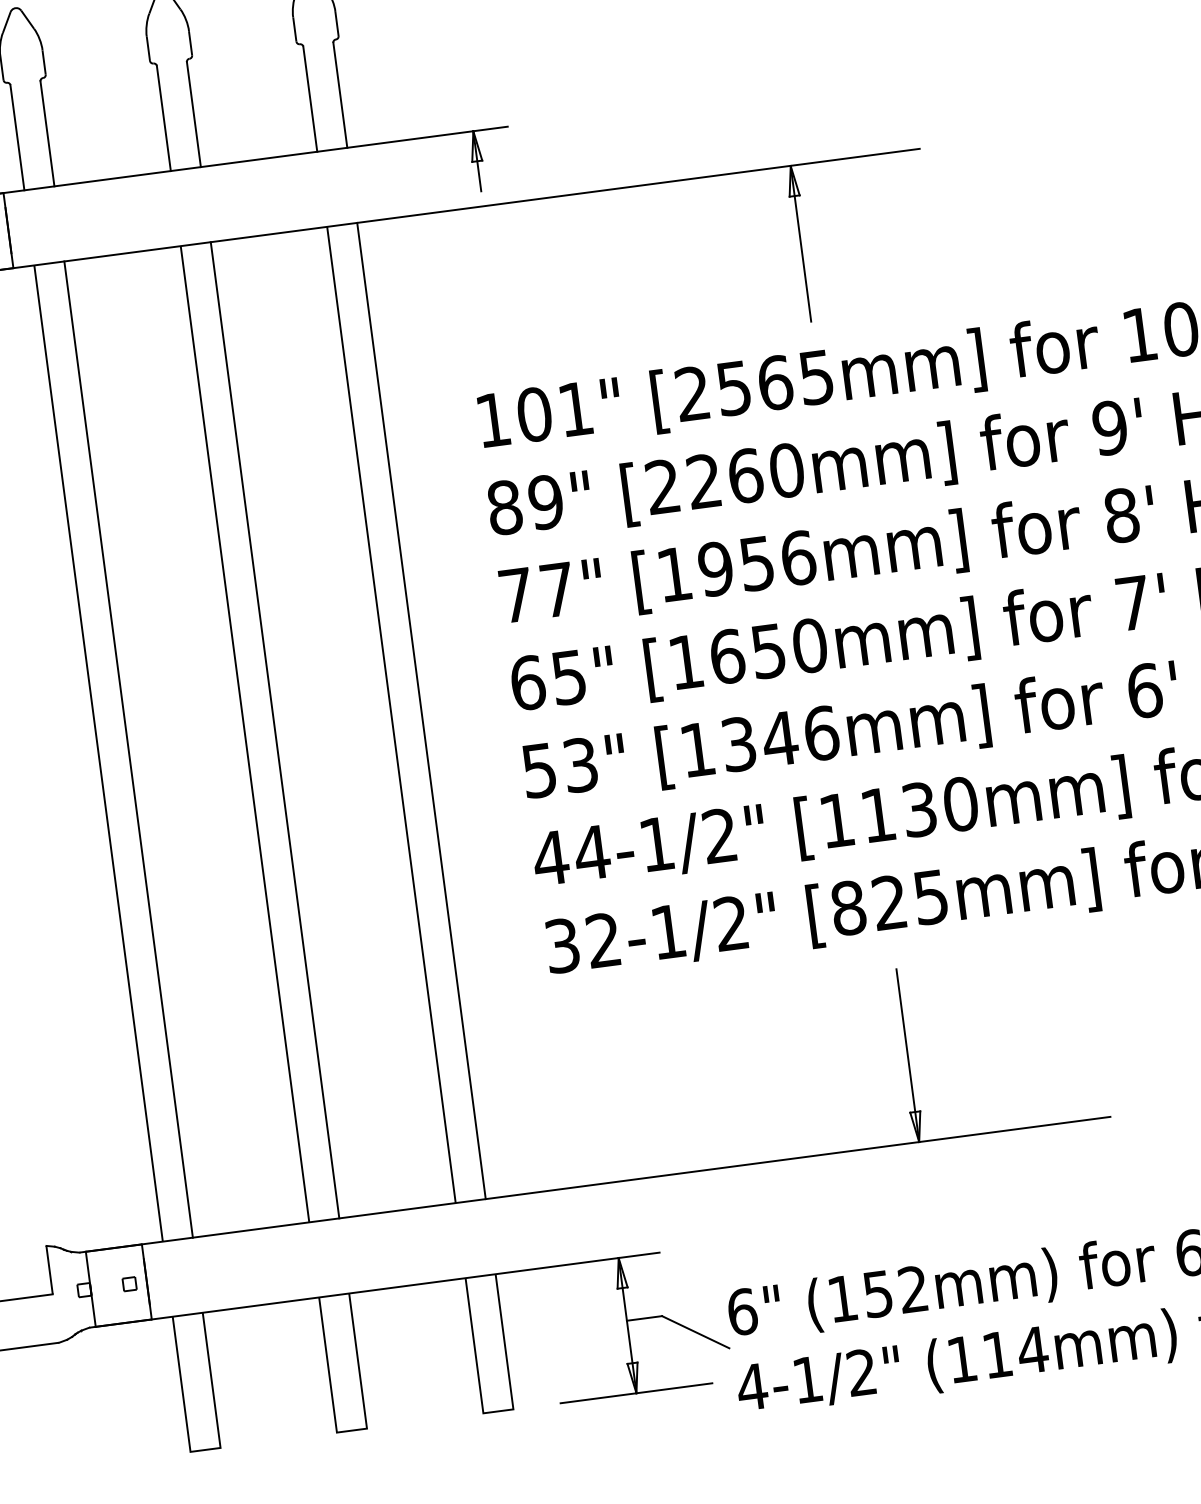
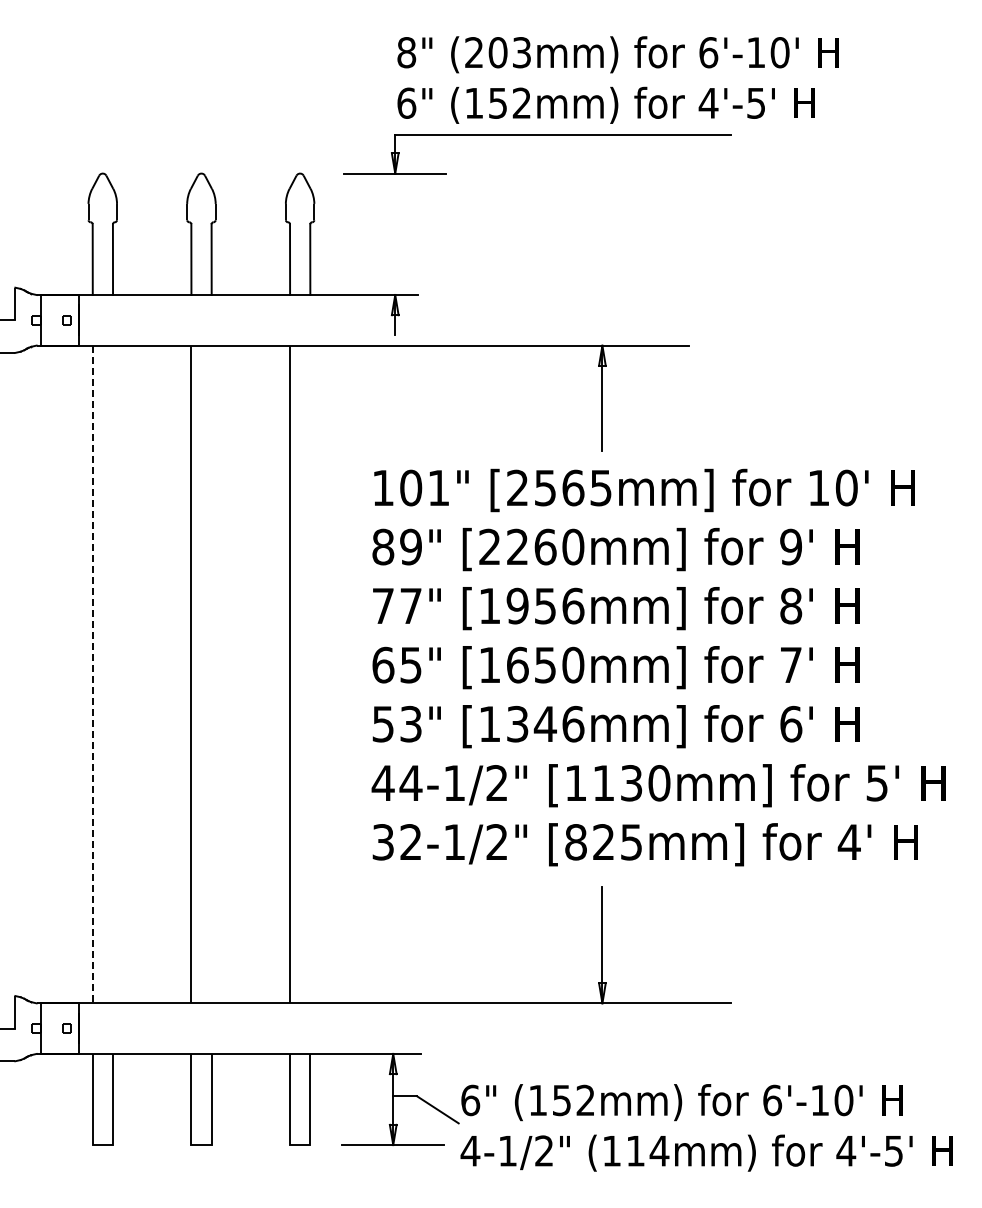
line: (421, 711) -> (310, 674), removed
line: (274, 730) -> (211, 674), removed
line: (129, 749) -> (113, 674), removed
line: (98, 753) -> (92, 674), solid -> dashed

